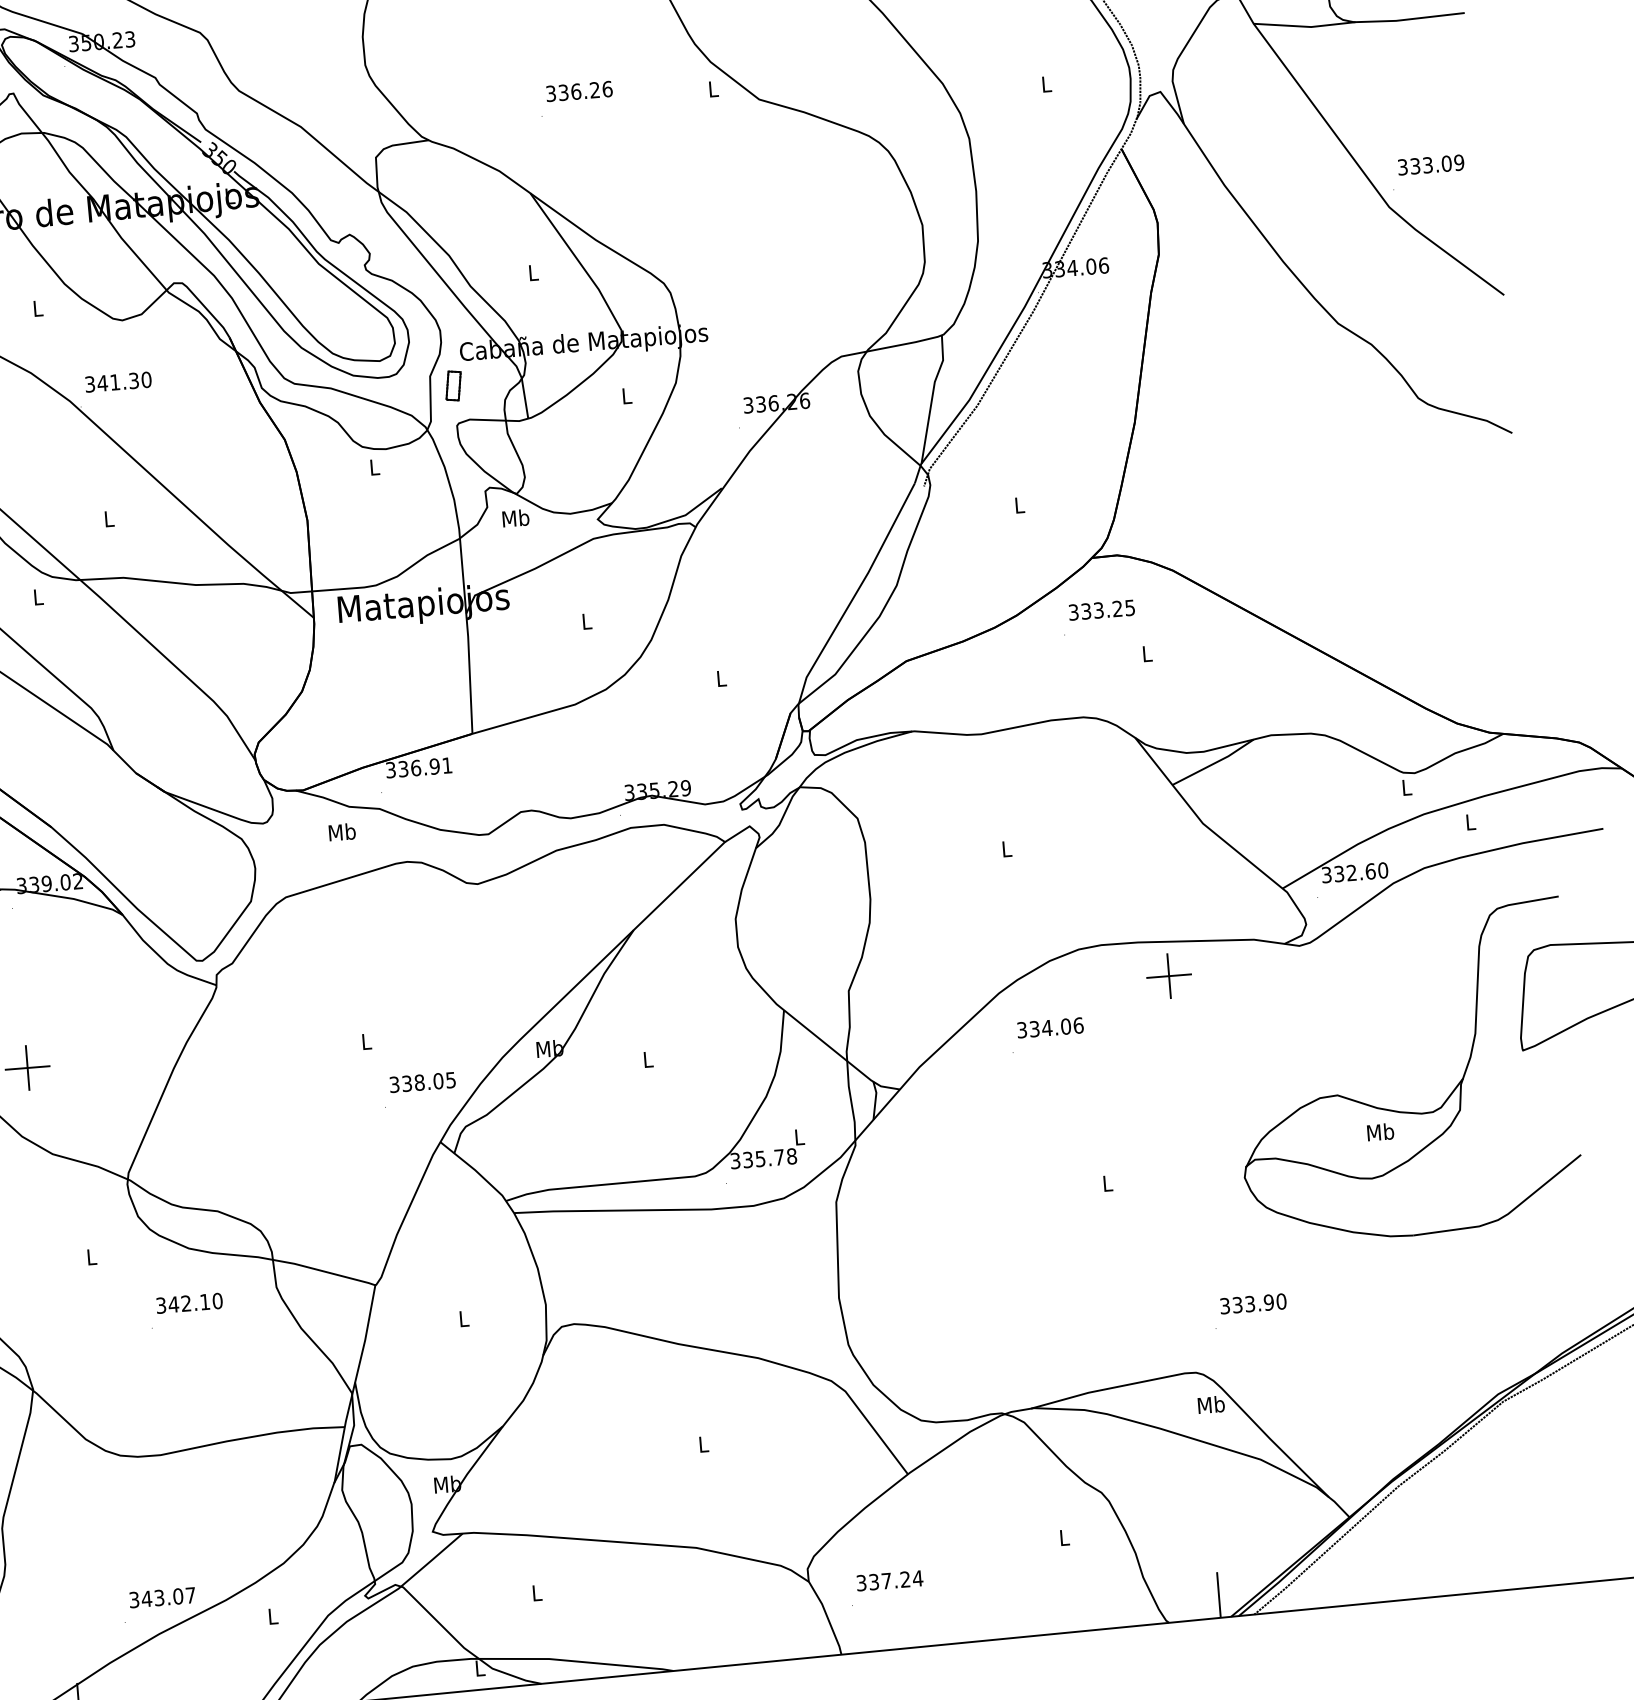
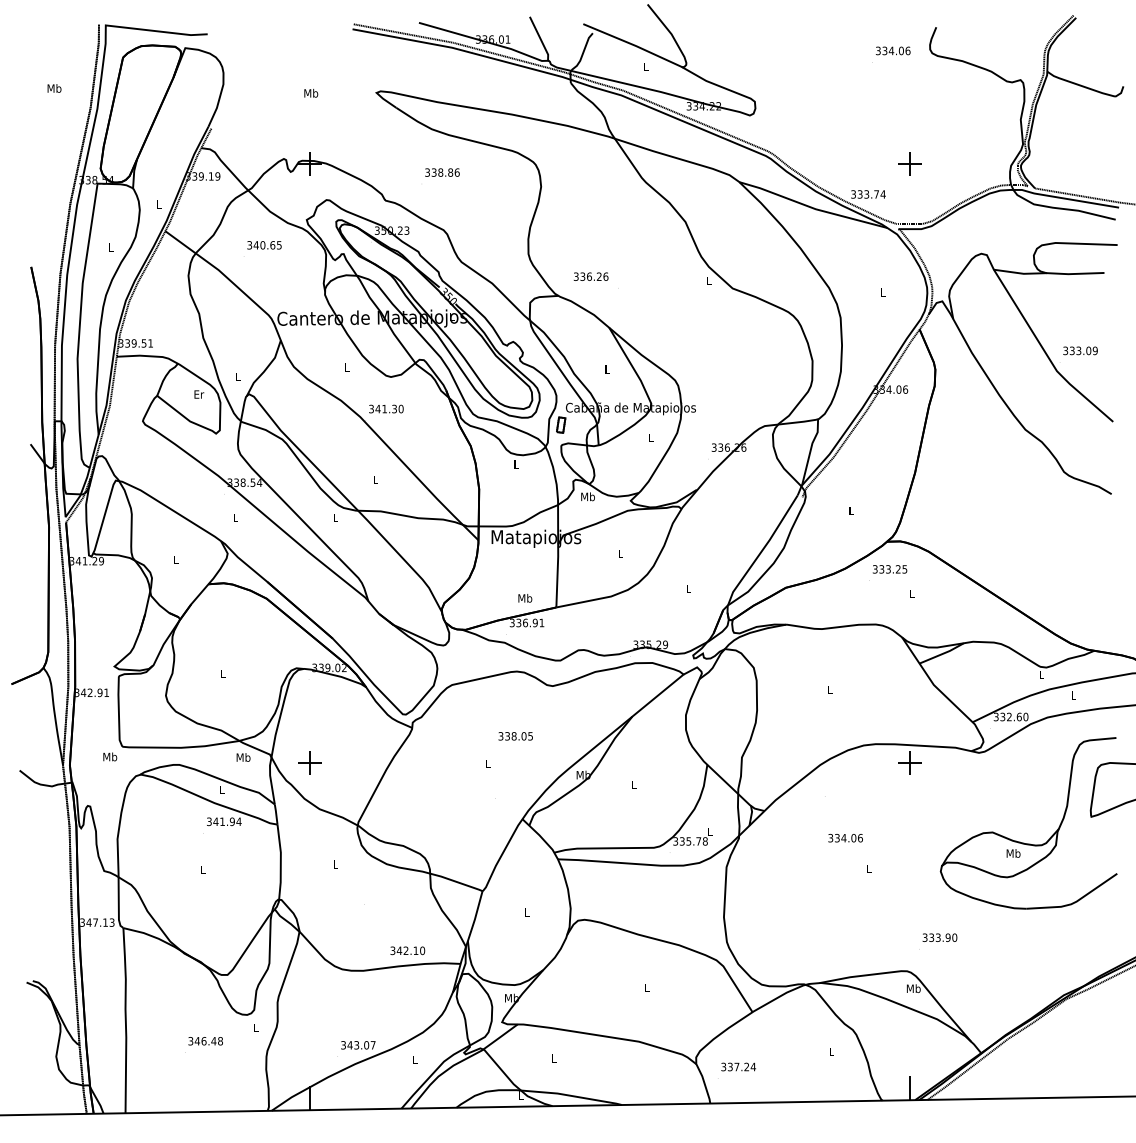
text: (578, 91) -> (590, 276), moved
text: (342, 832) -> (525, 598), moved
text: (1050, 1028) -> (845, 838), moved
text: (422, 1082) -> (515, 736), moved
text: (188, 1302) -> (407, 950), moved

